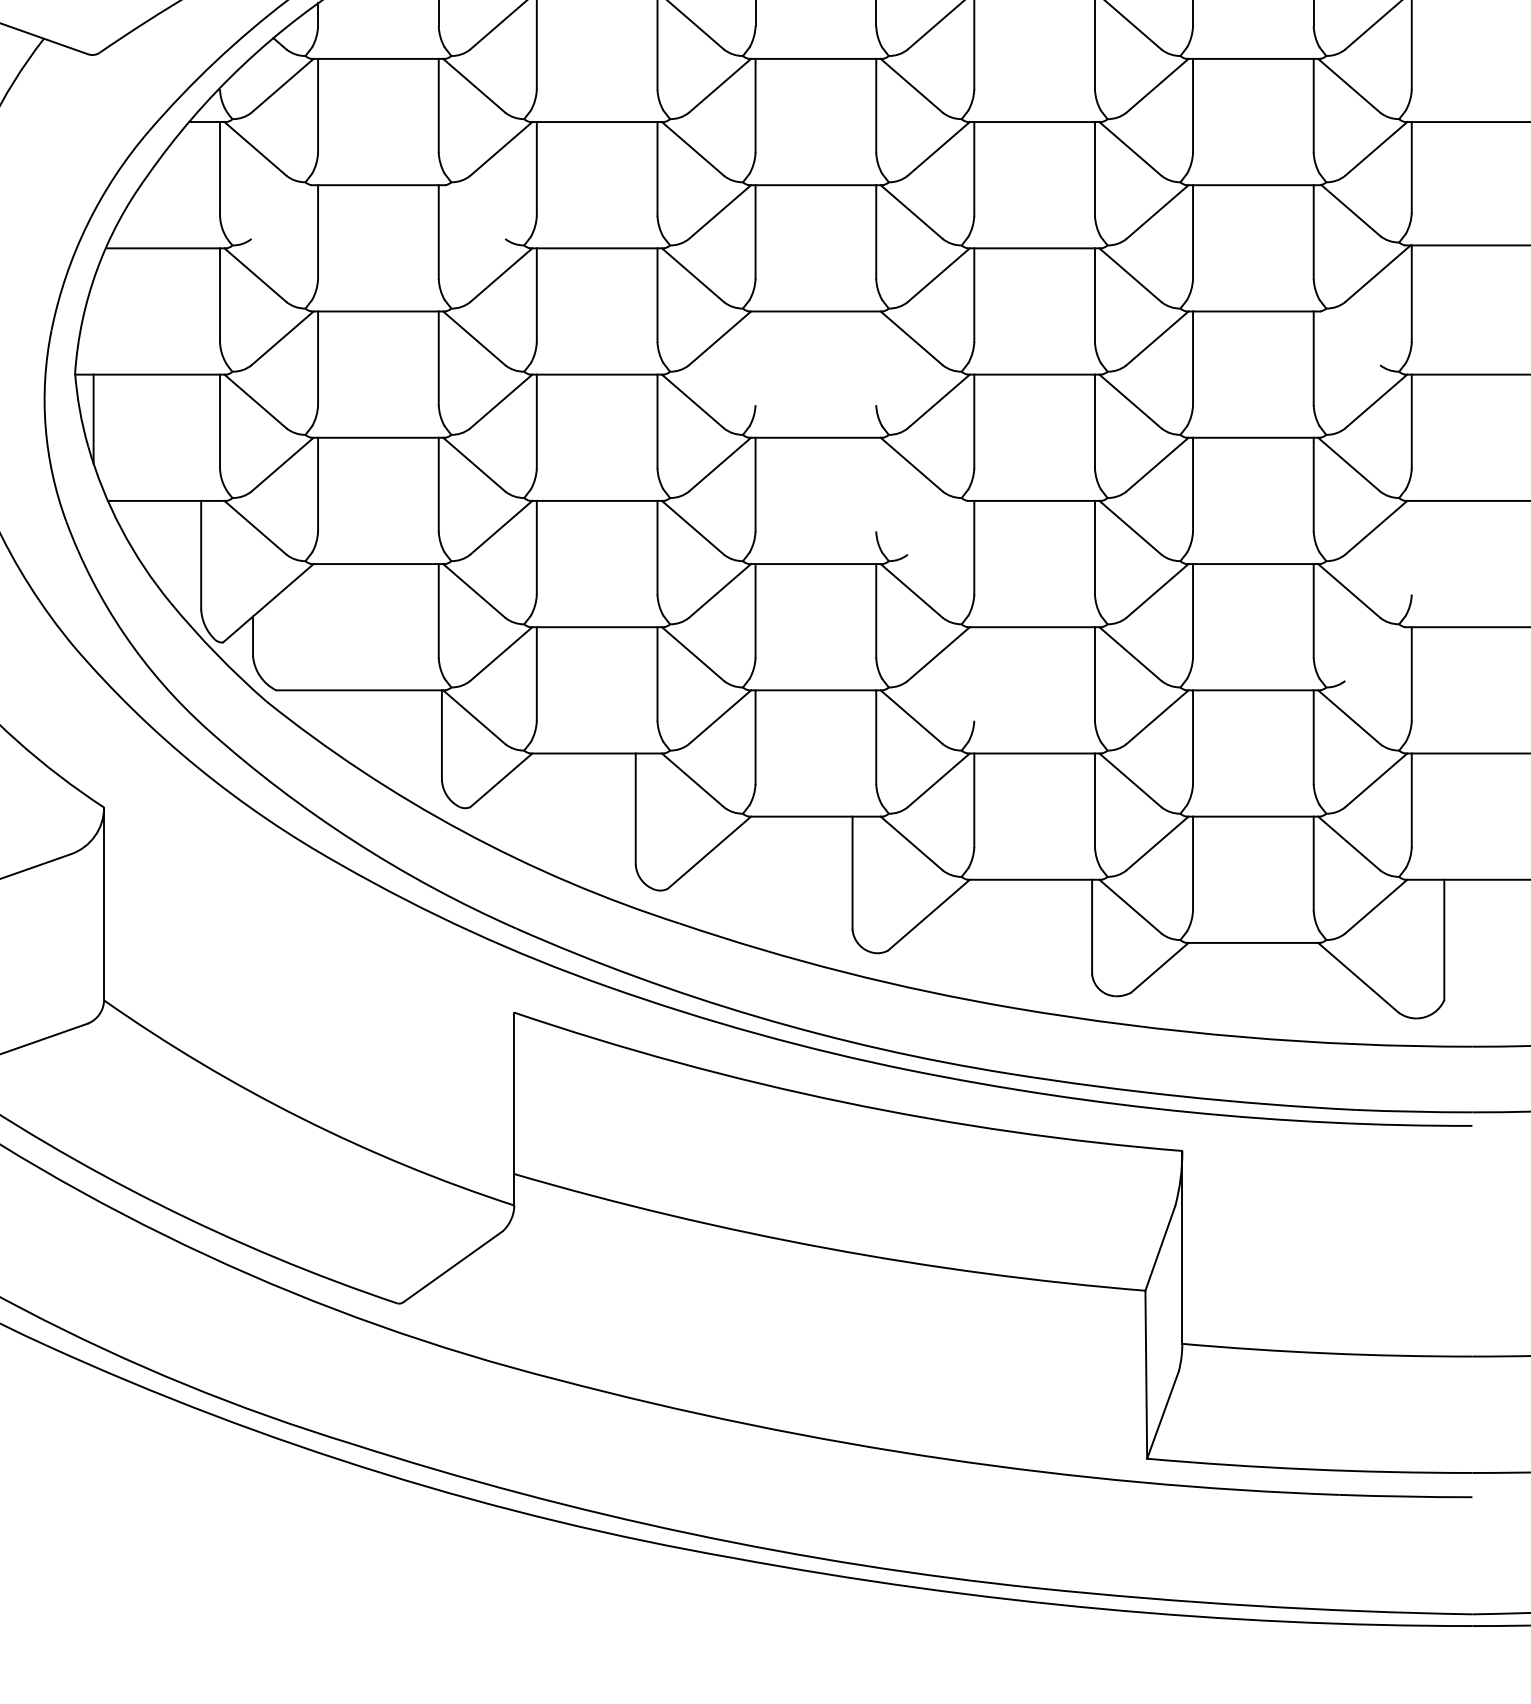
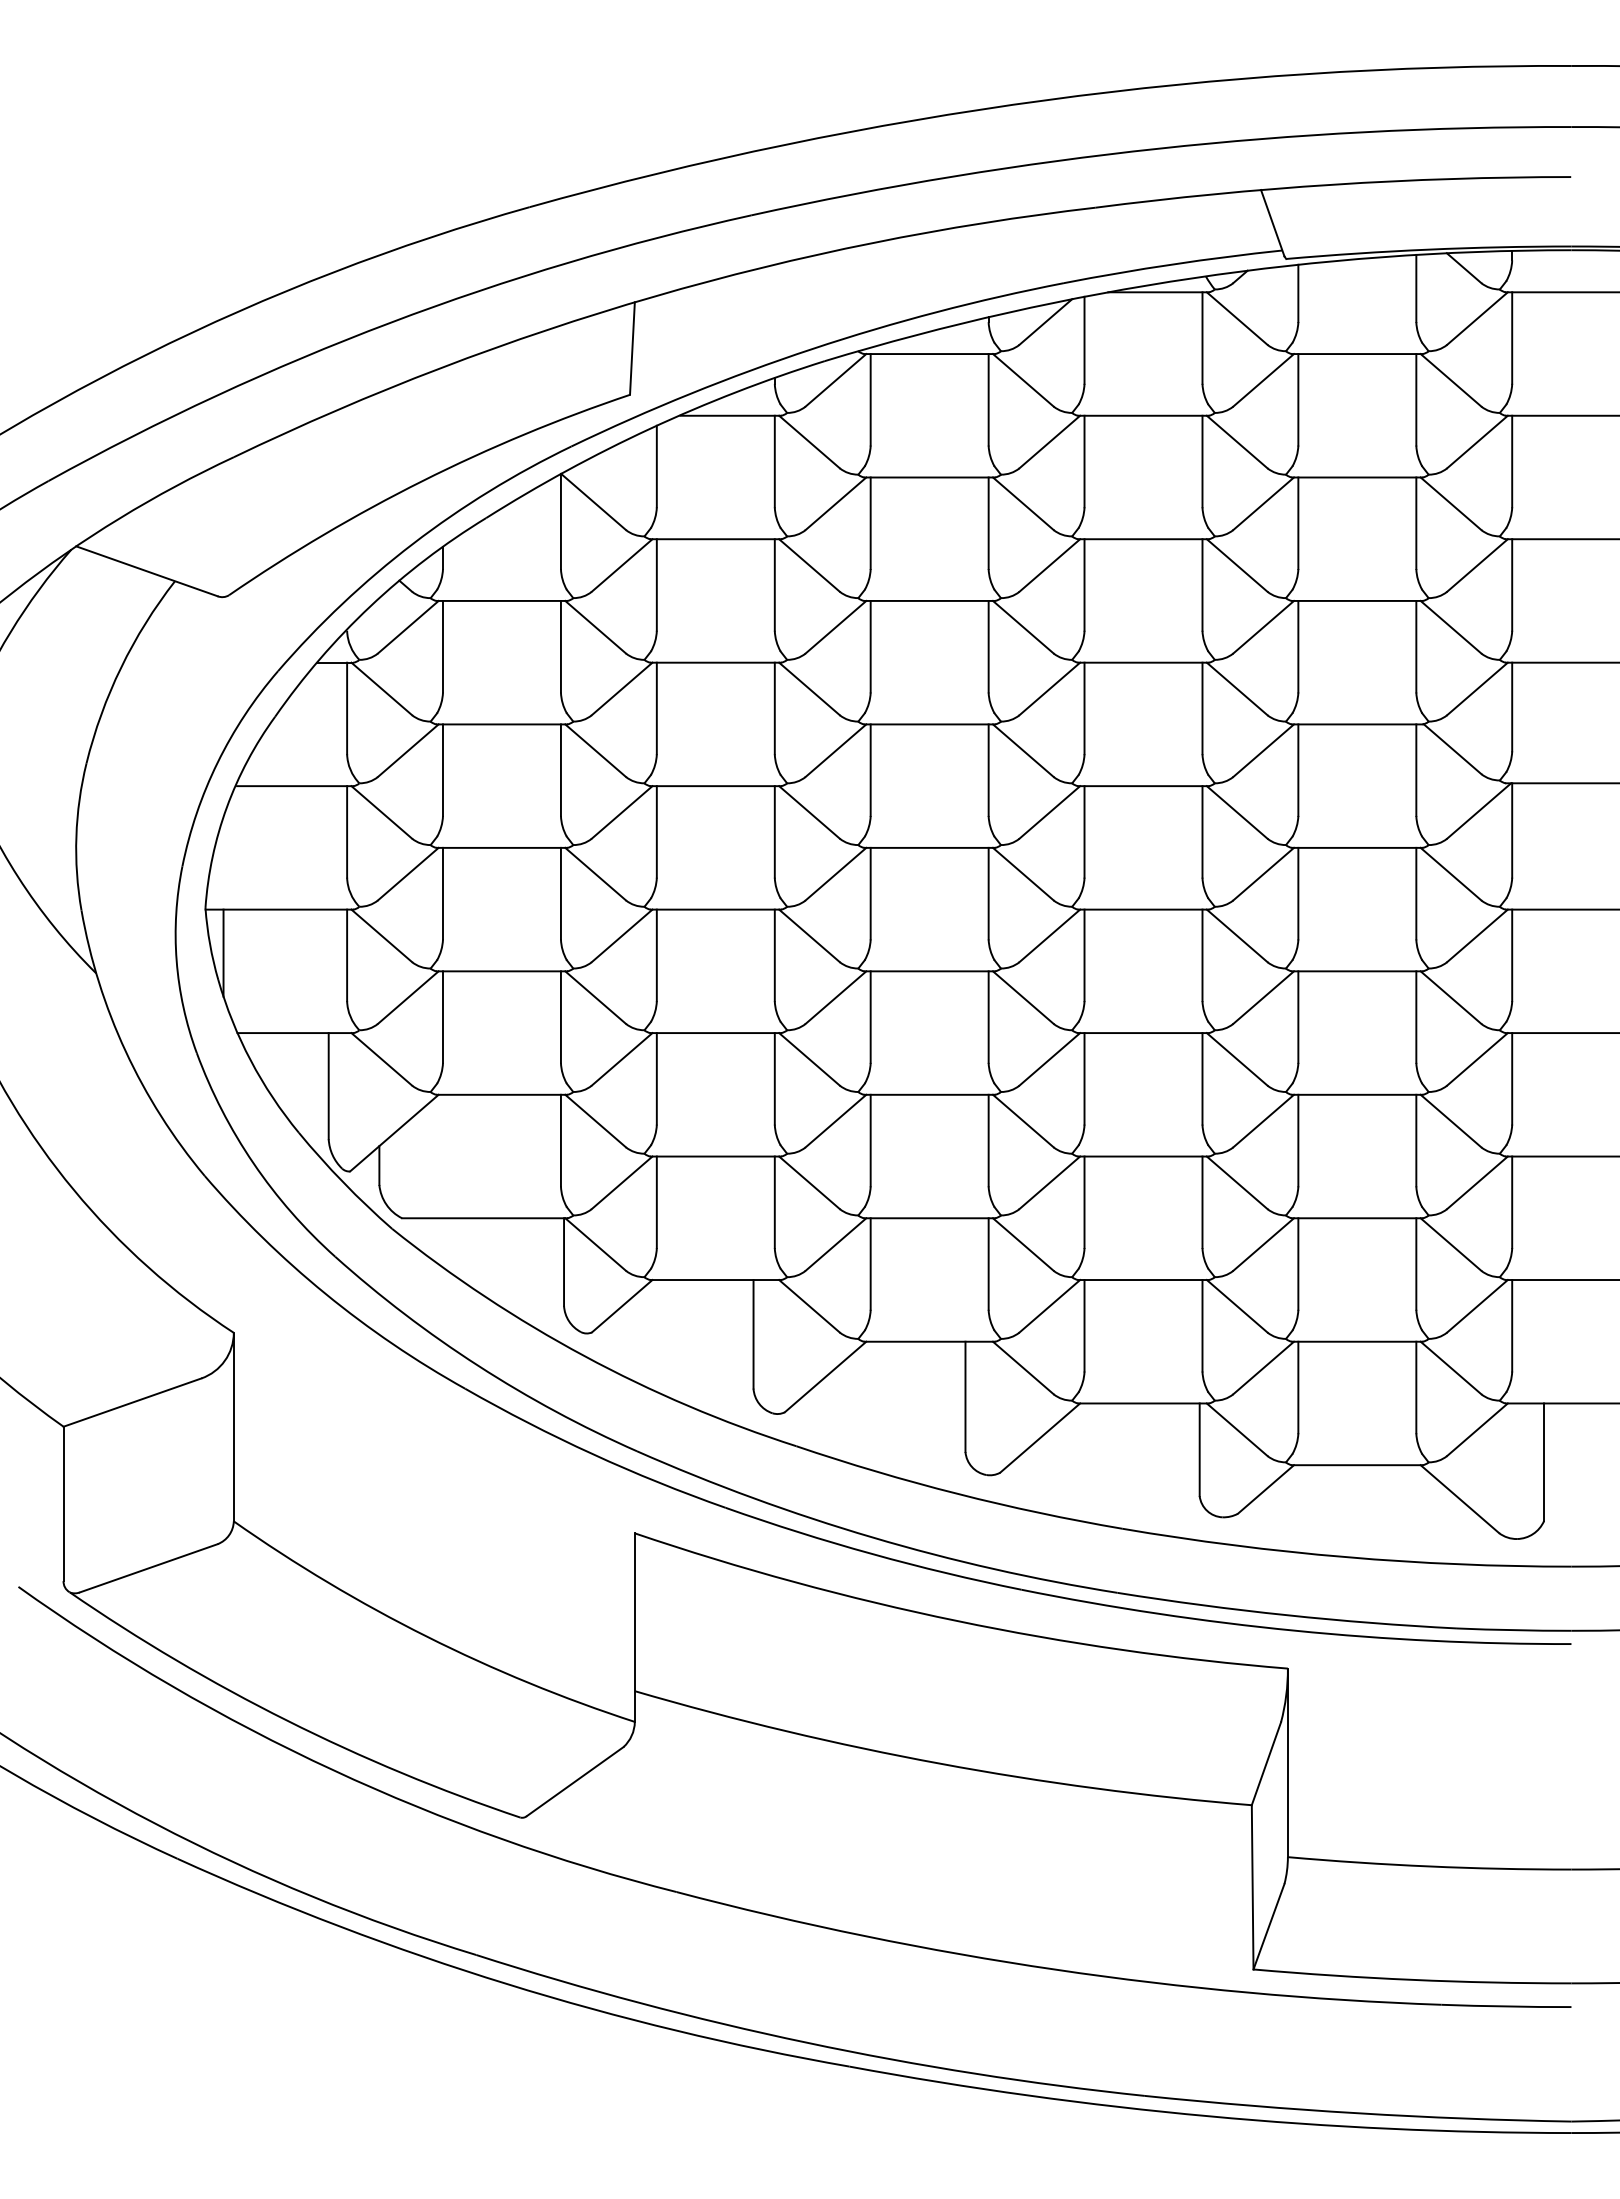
line: (282, 211) -> (408, 750), added
line: (474, 211) -> (595, 750), added
line: (1348, 337) -> (1450, 873), added
line: (755, 358) -> (870, 893), added
line: (876, 358) -> (988, 893), added
line: (876, 483) -> (988, 1016), added
line: (938, 527) -> (1049, 1059), added
line: (1412, 547) -> (1512, 1078), added
line: (1376, 653) -> (1477, 1182), added
line: (974, 674) -> (1084, 1202), added

